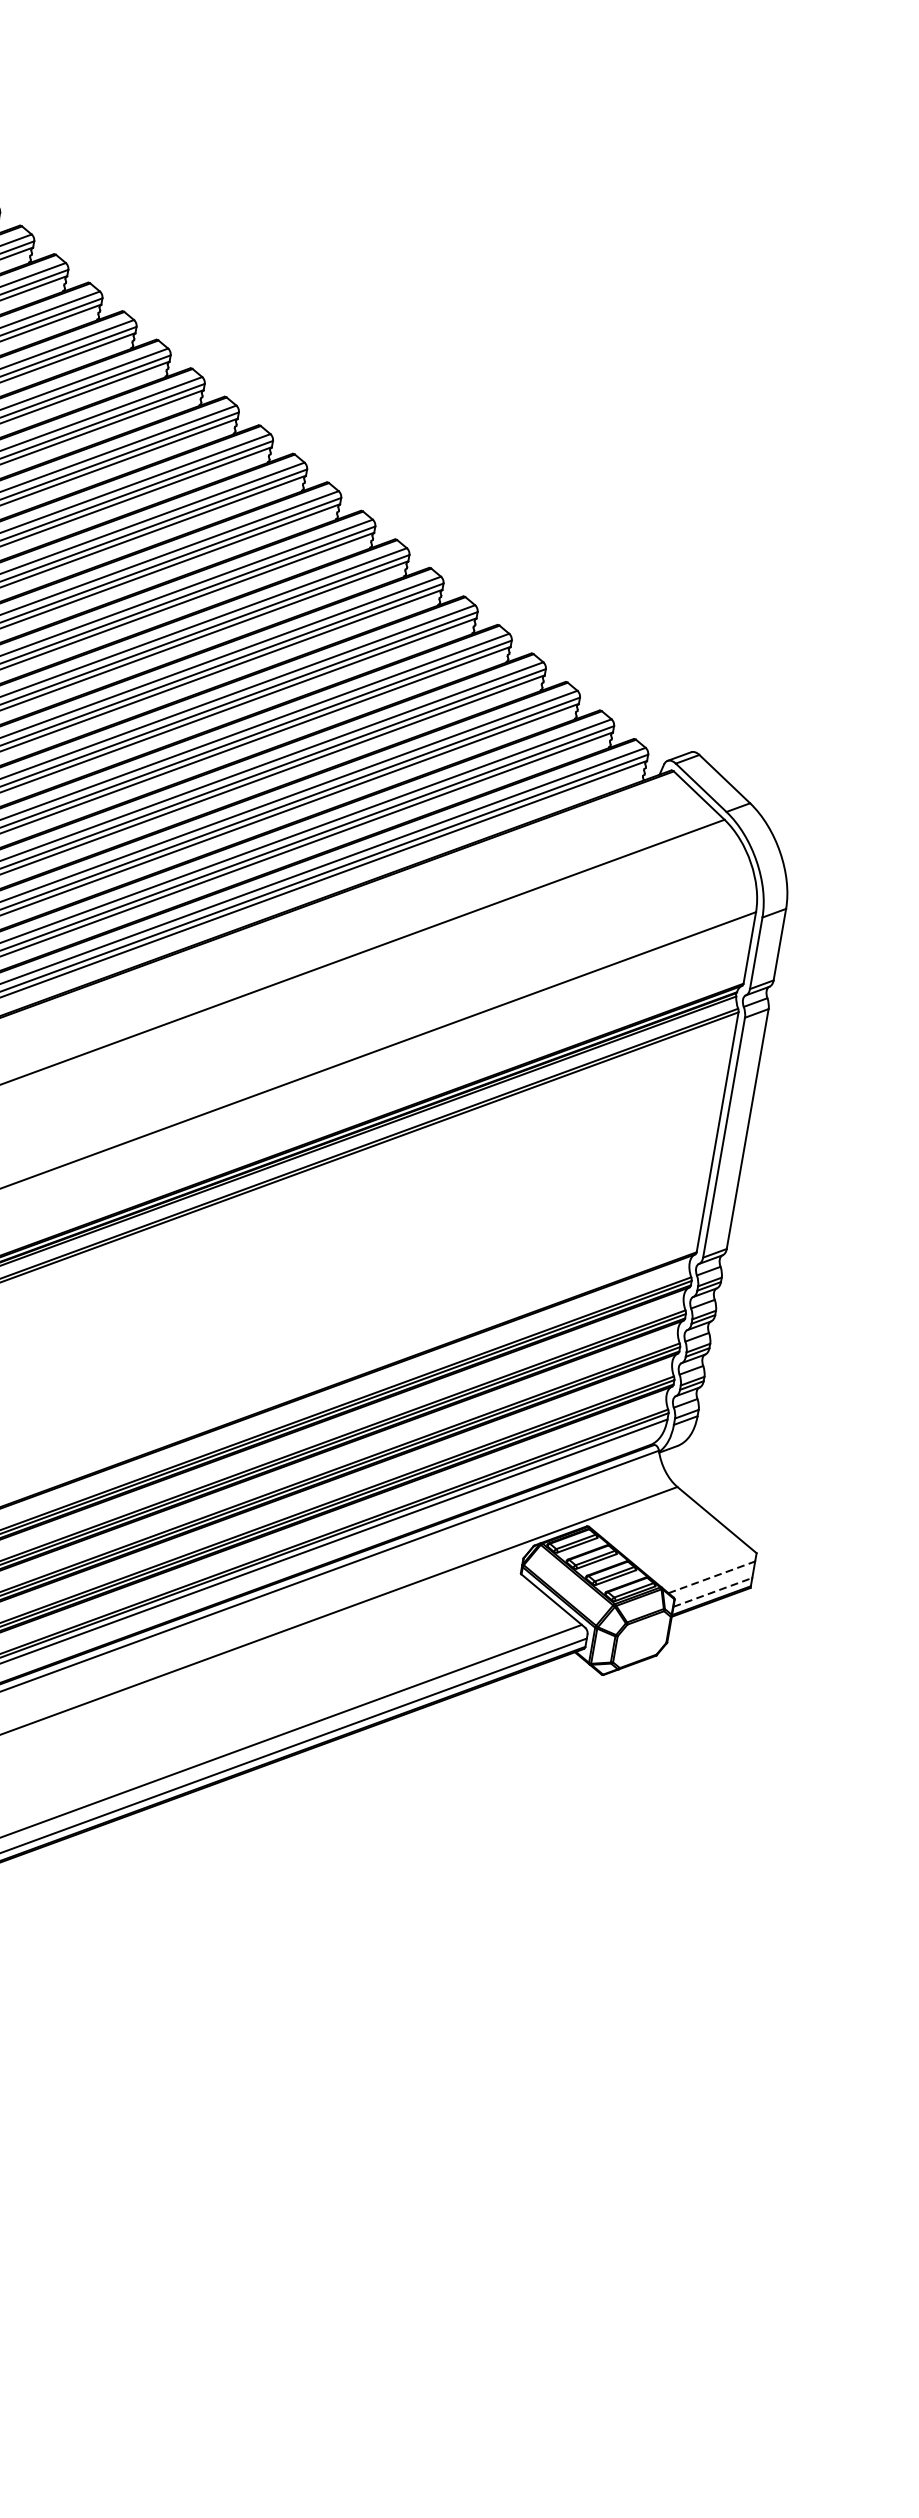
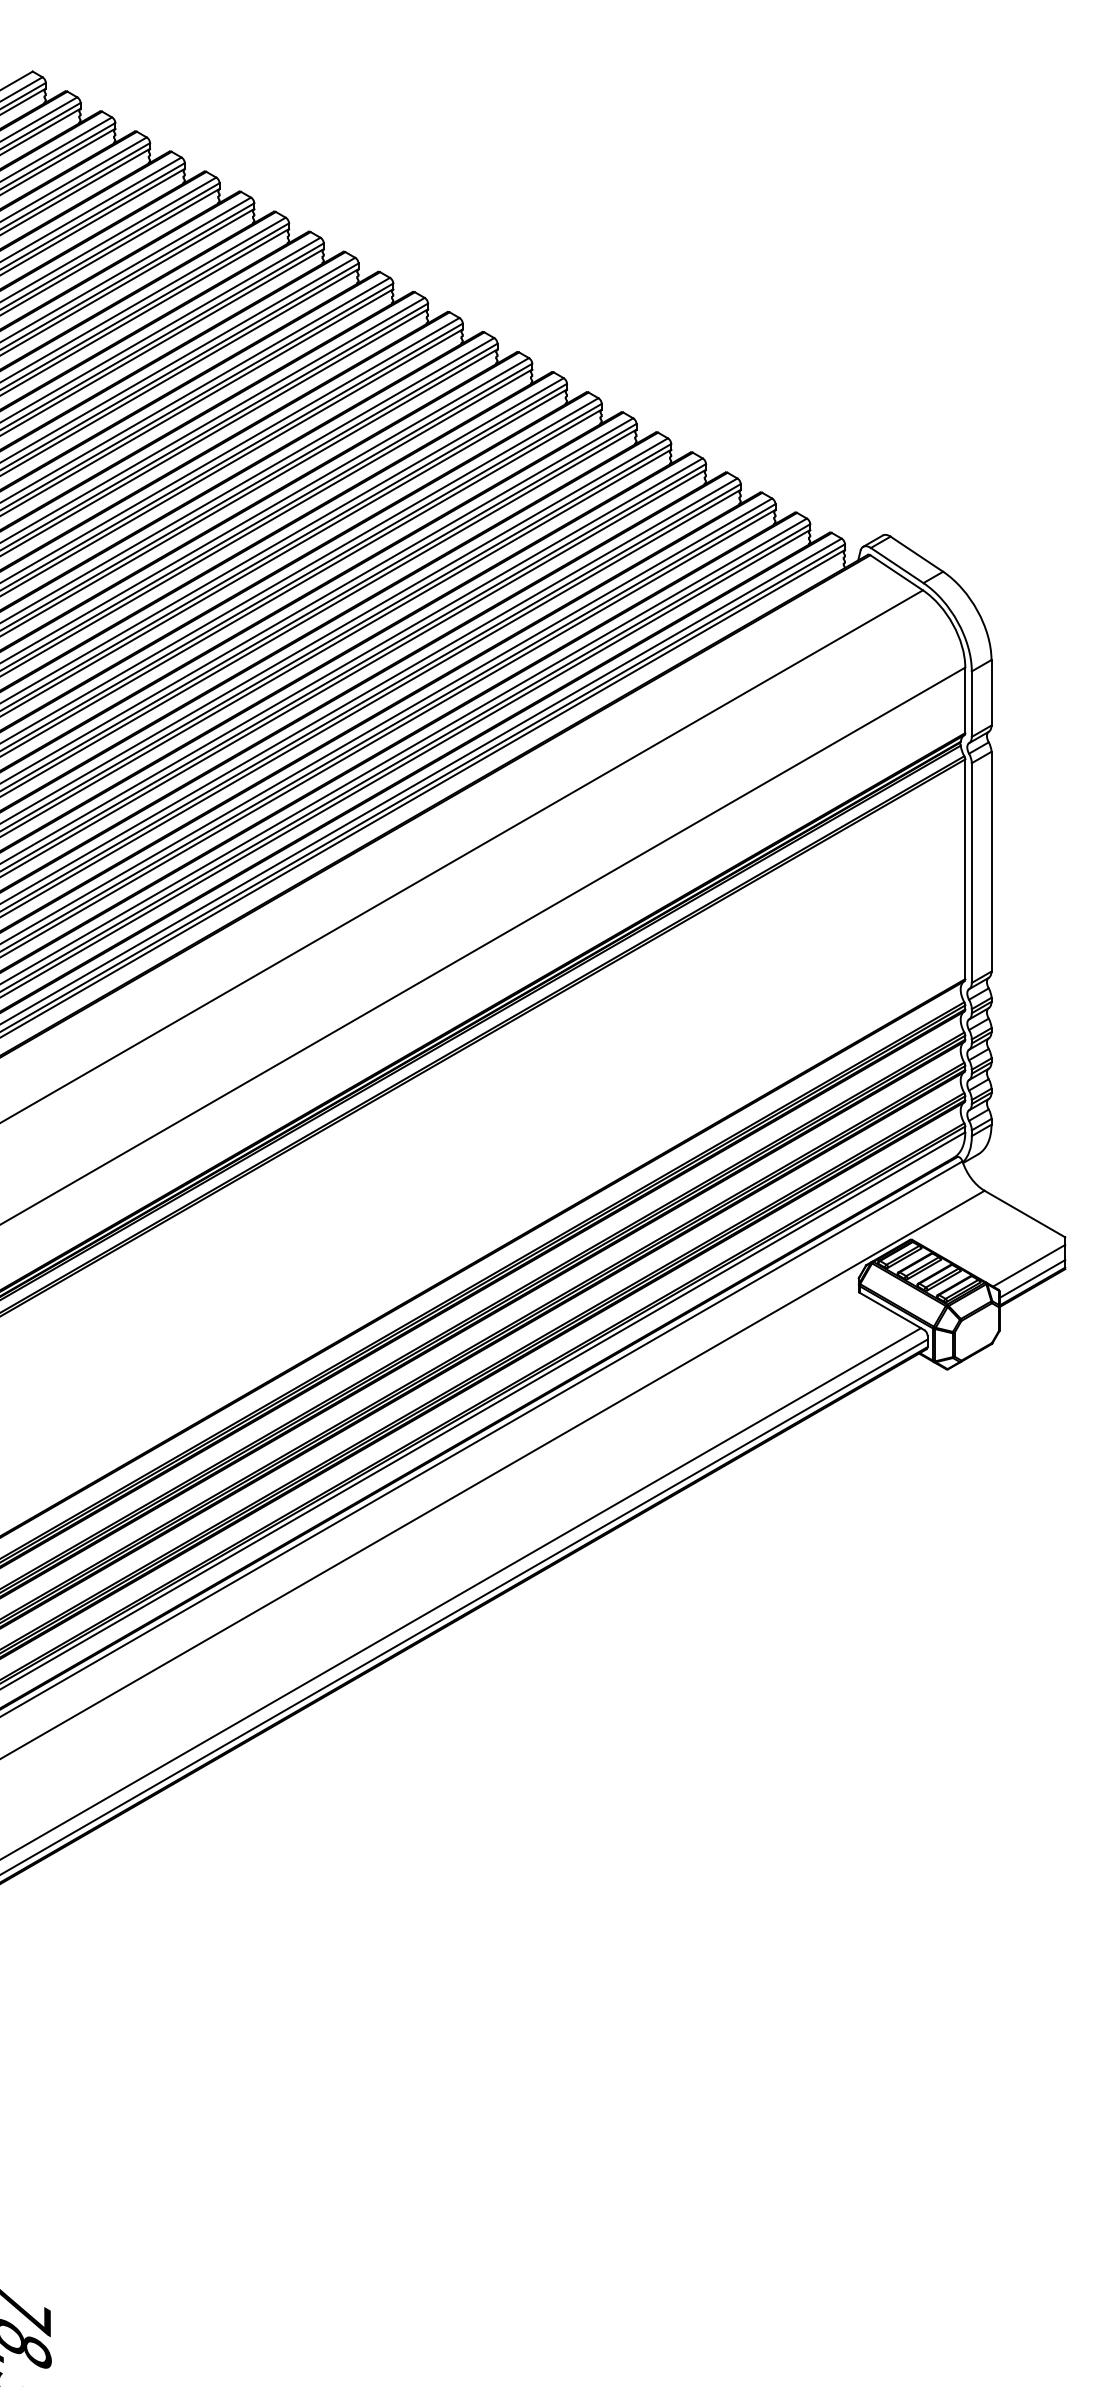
line: (712, 1577) -> (1029, 1265), dashed -> solid
line: (713, 1591) -> (1032, 1278), dashed -> solid

